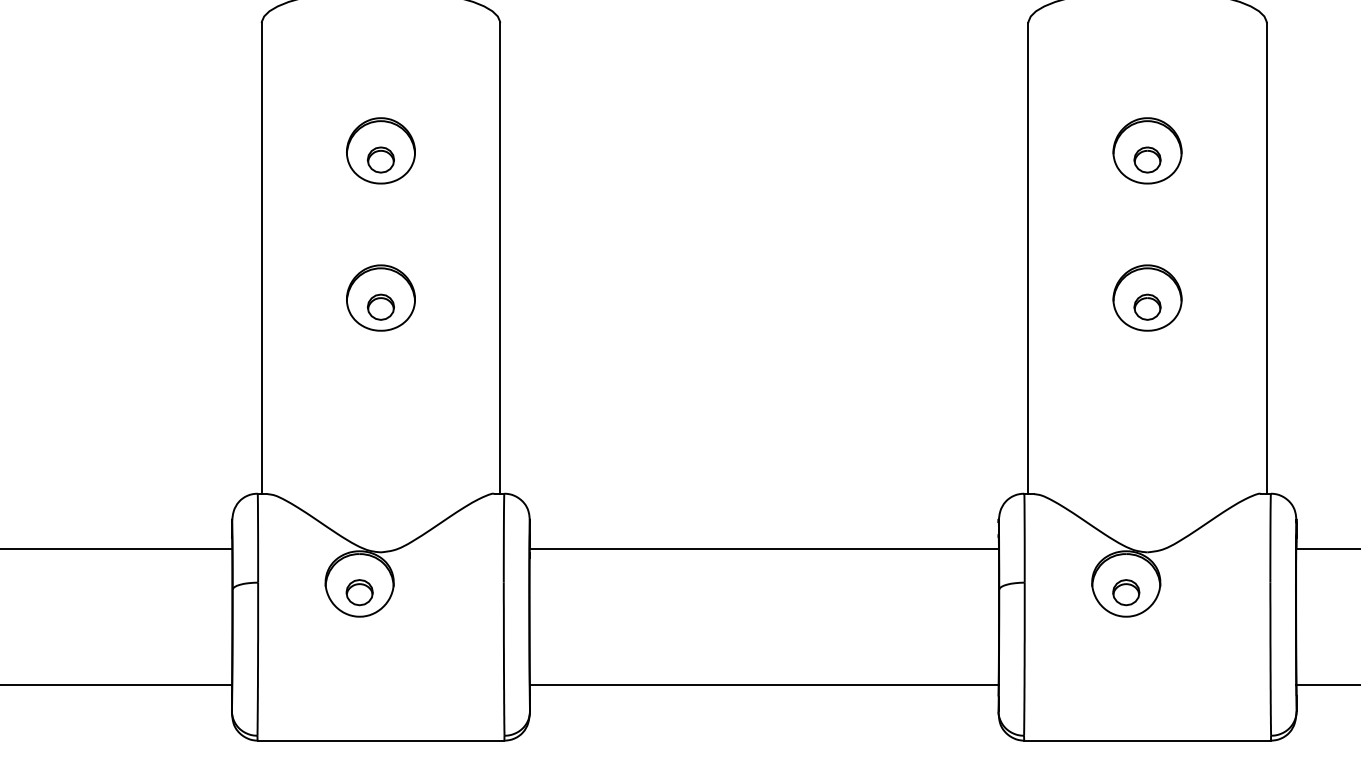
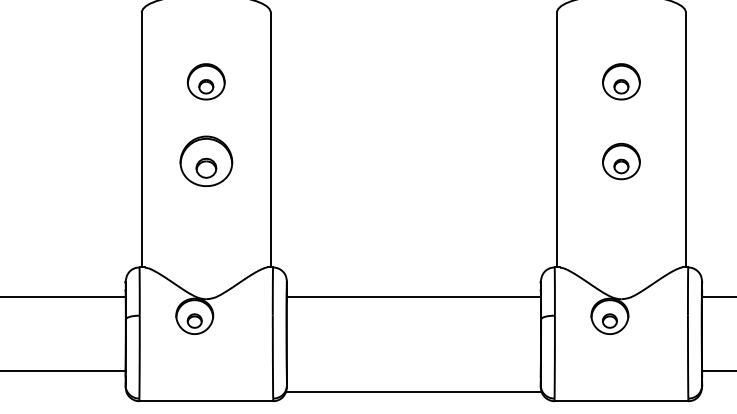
part: (379, 297) -> (205, 161), size x1.4
line: (763, 685) -> (413, 392), moved

